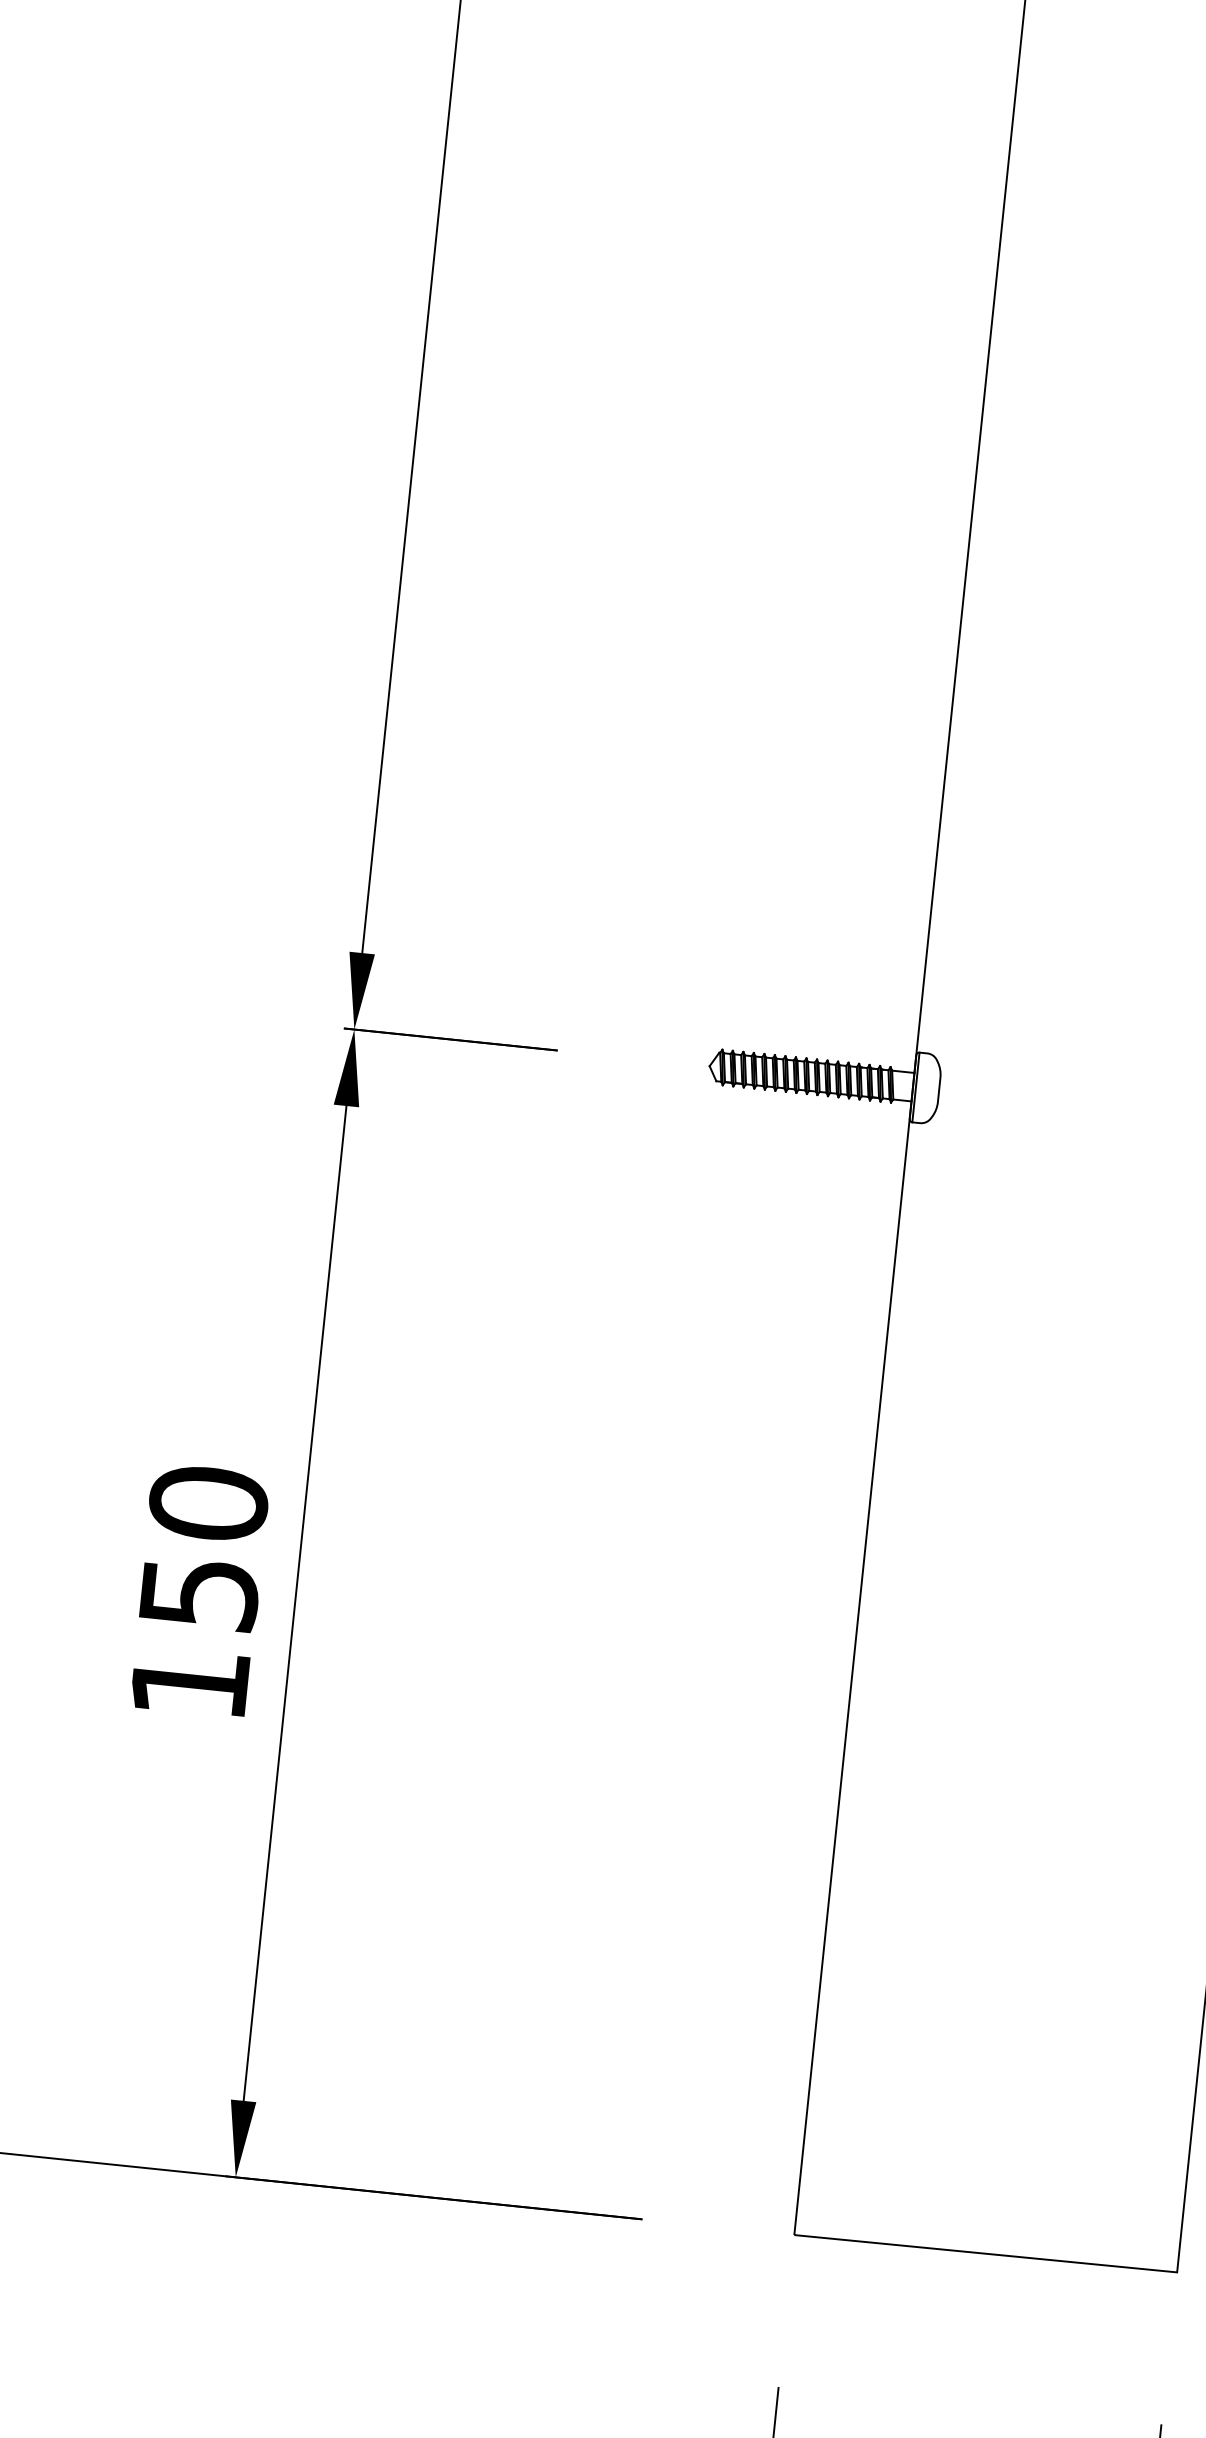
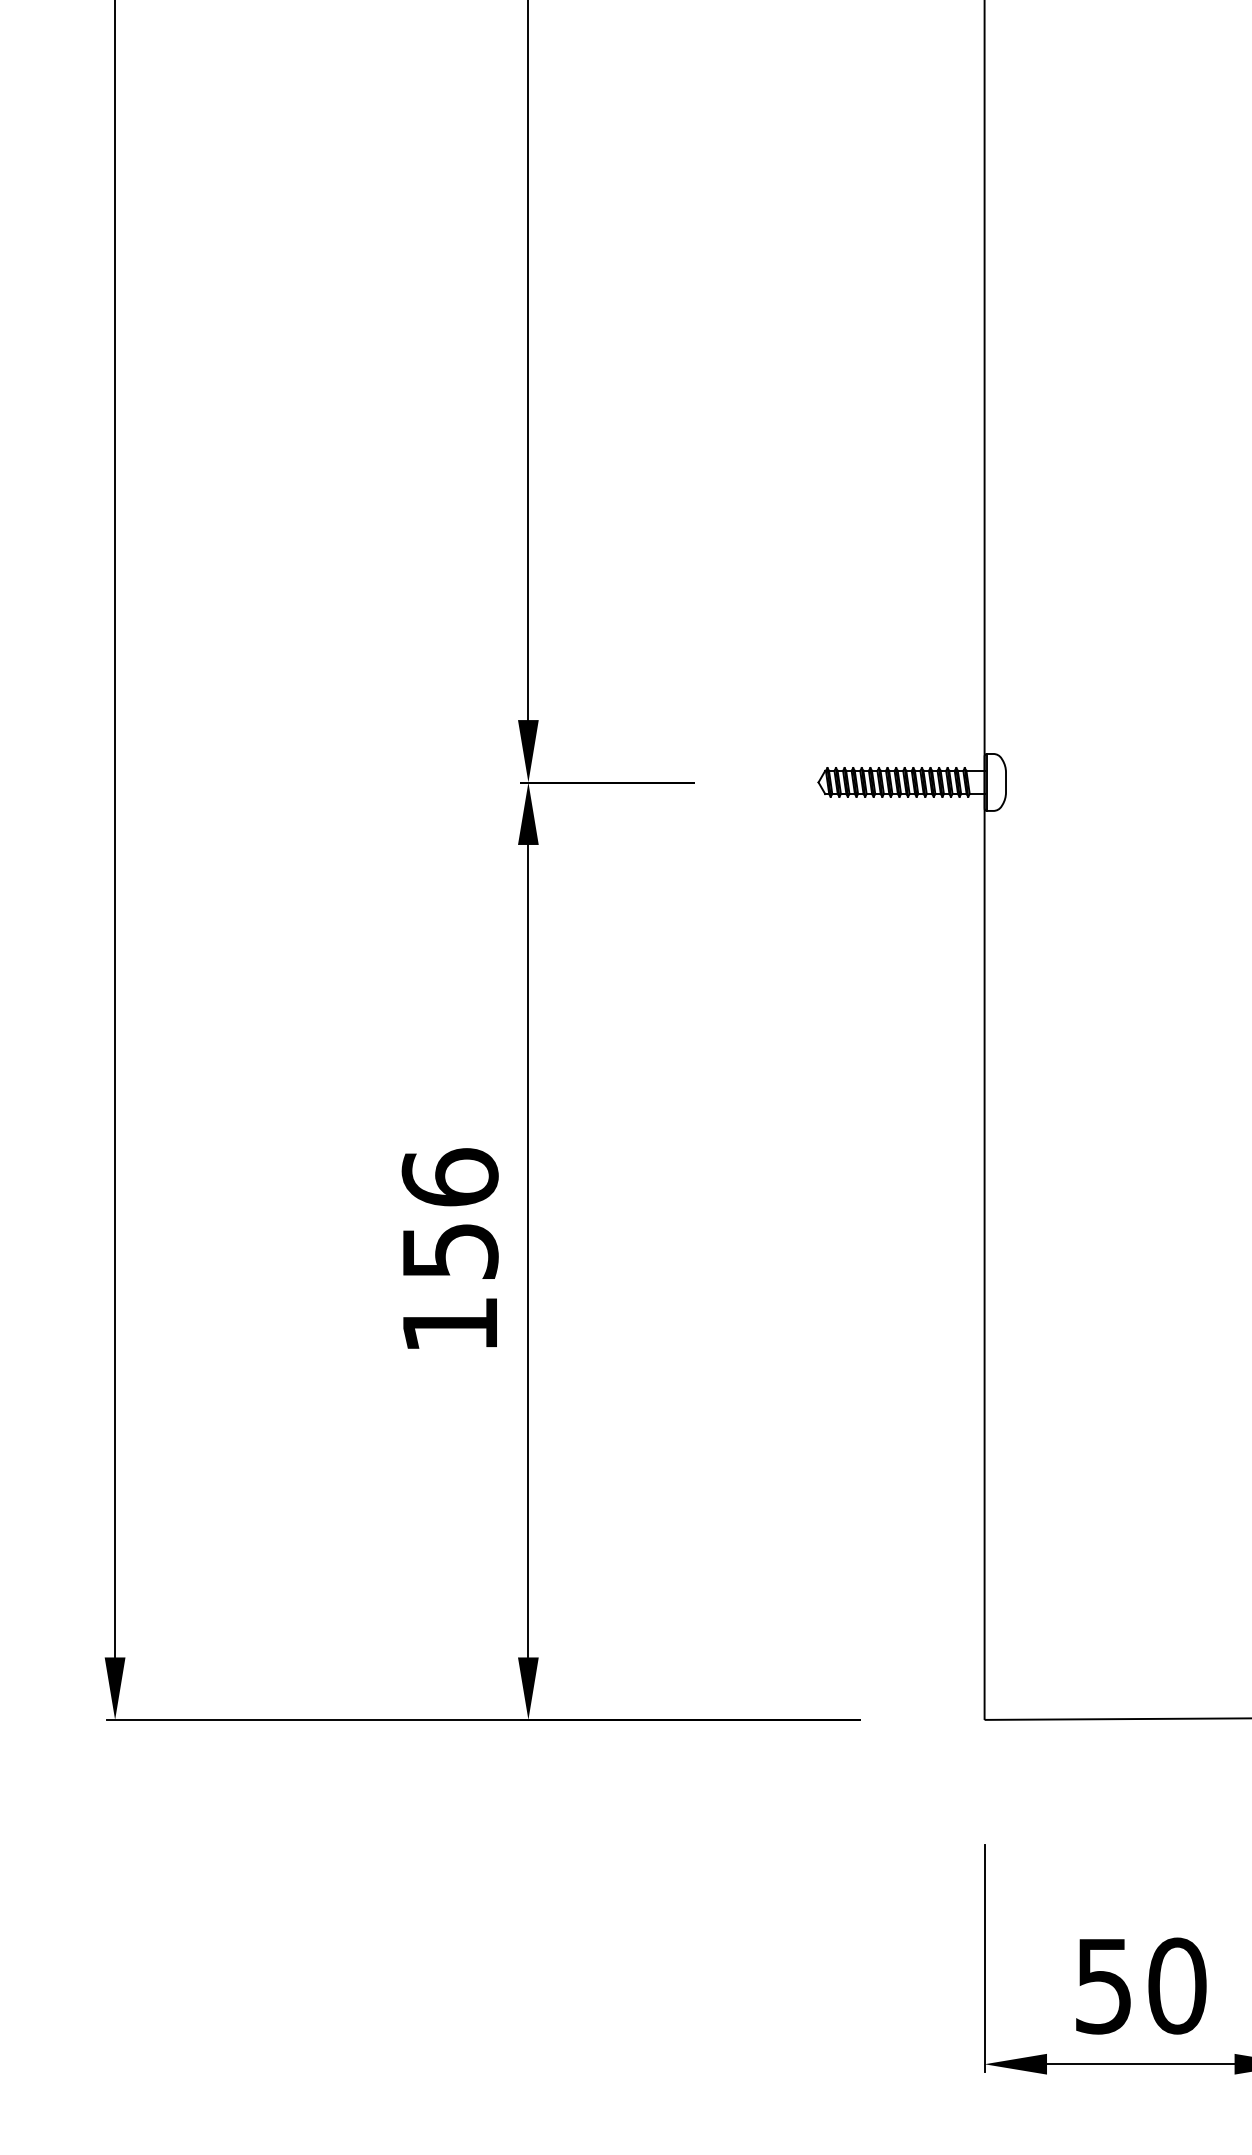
text: (207, 1503) -> (449, 1177), 150 -> 156

